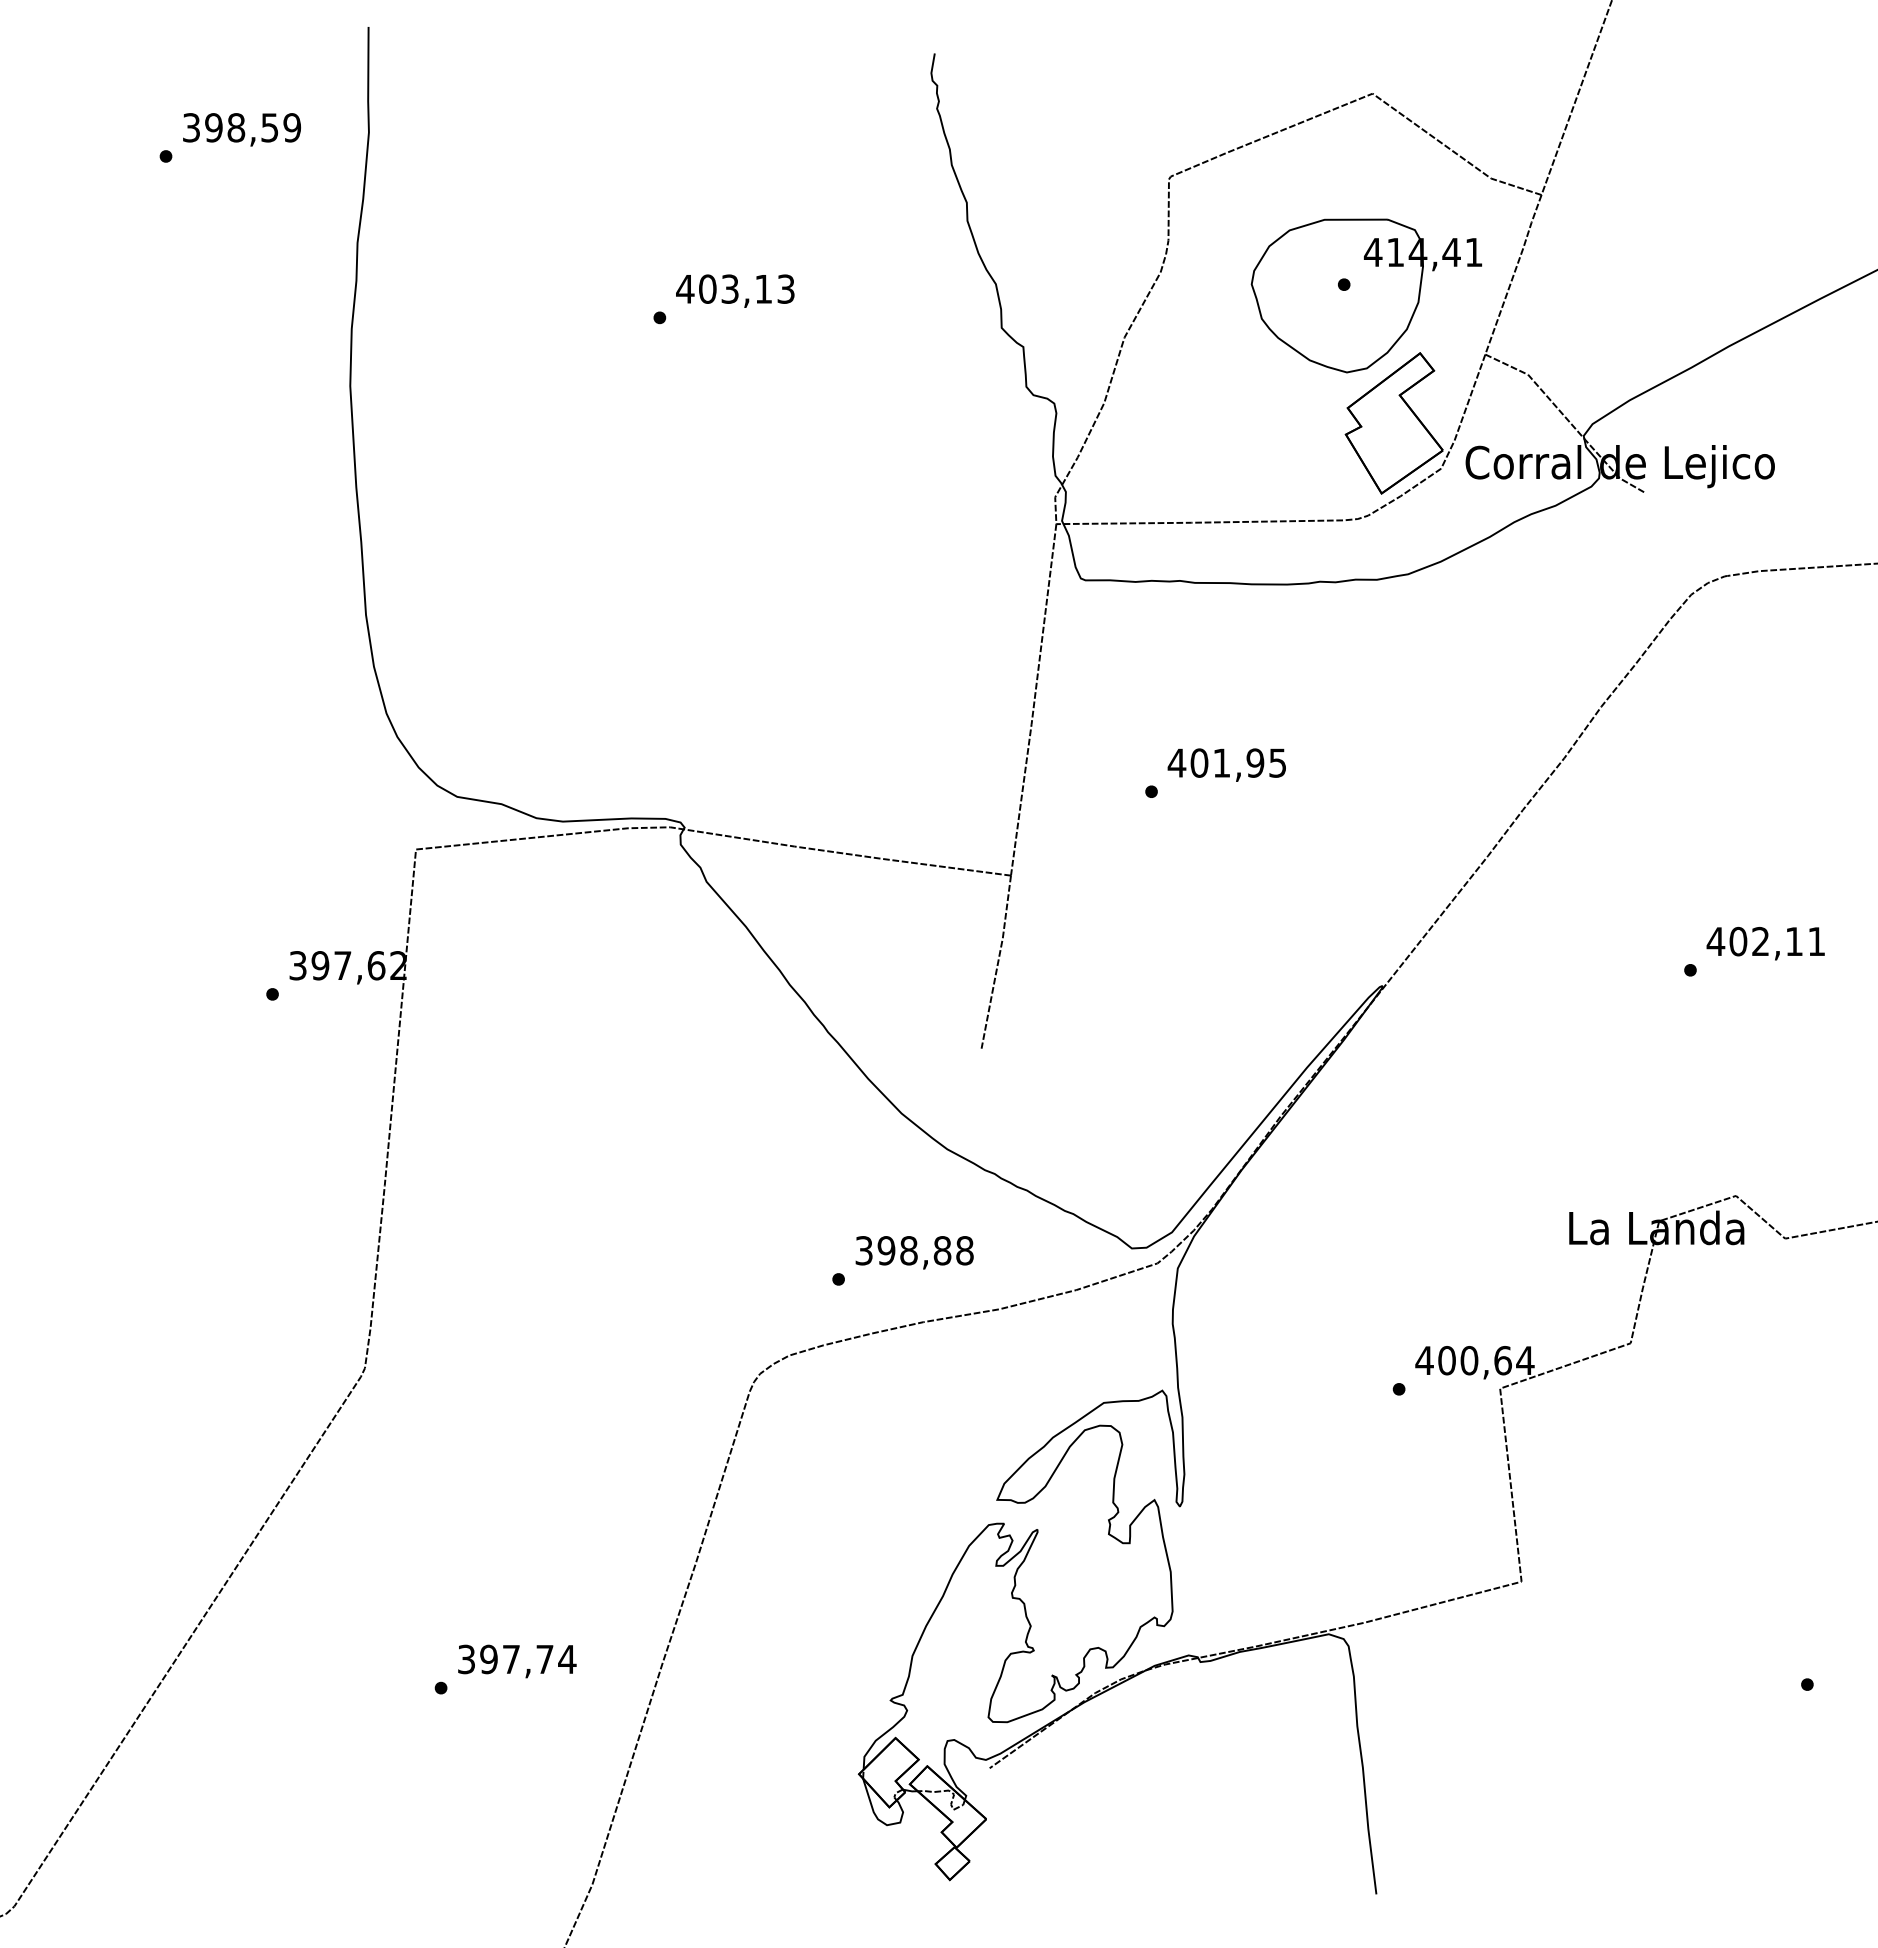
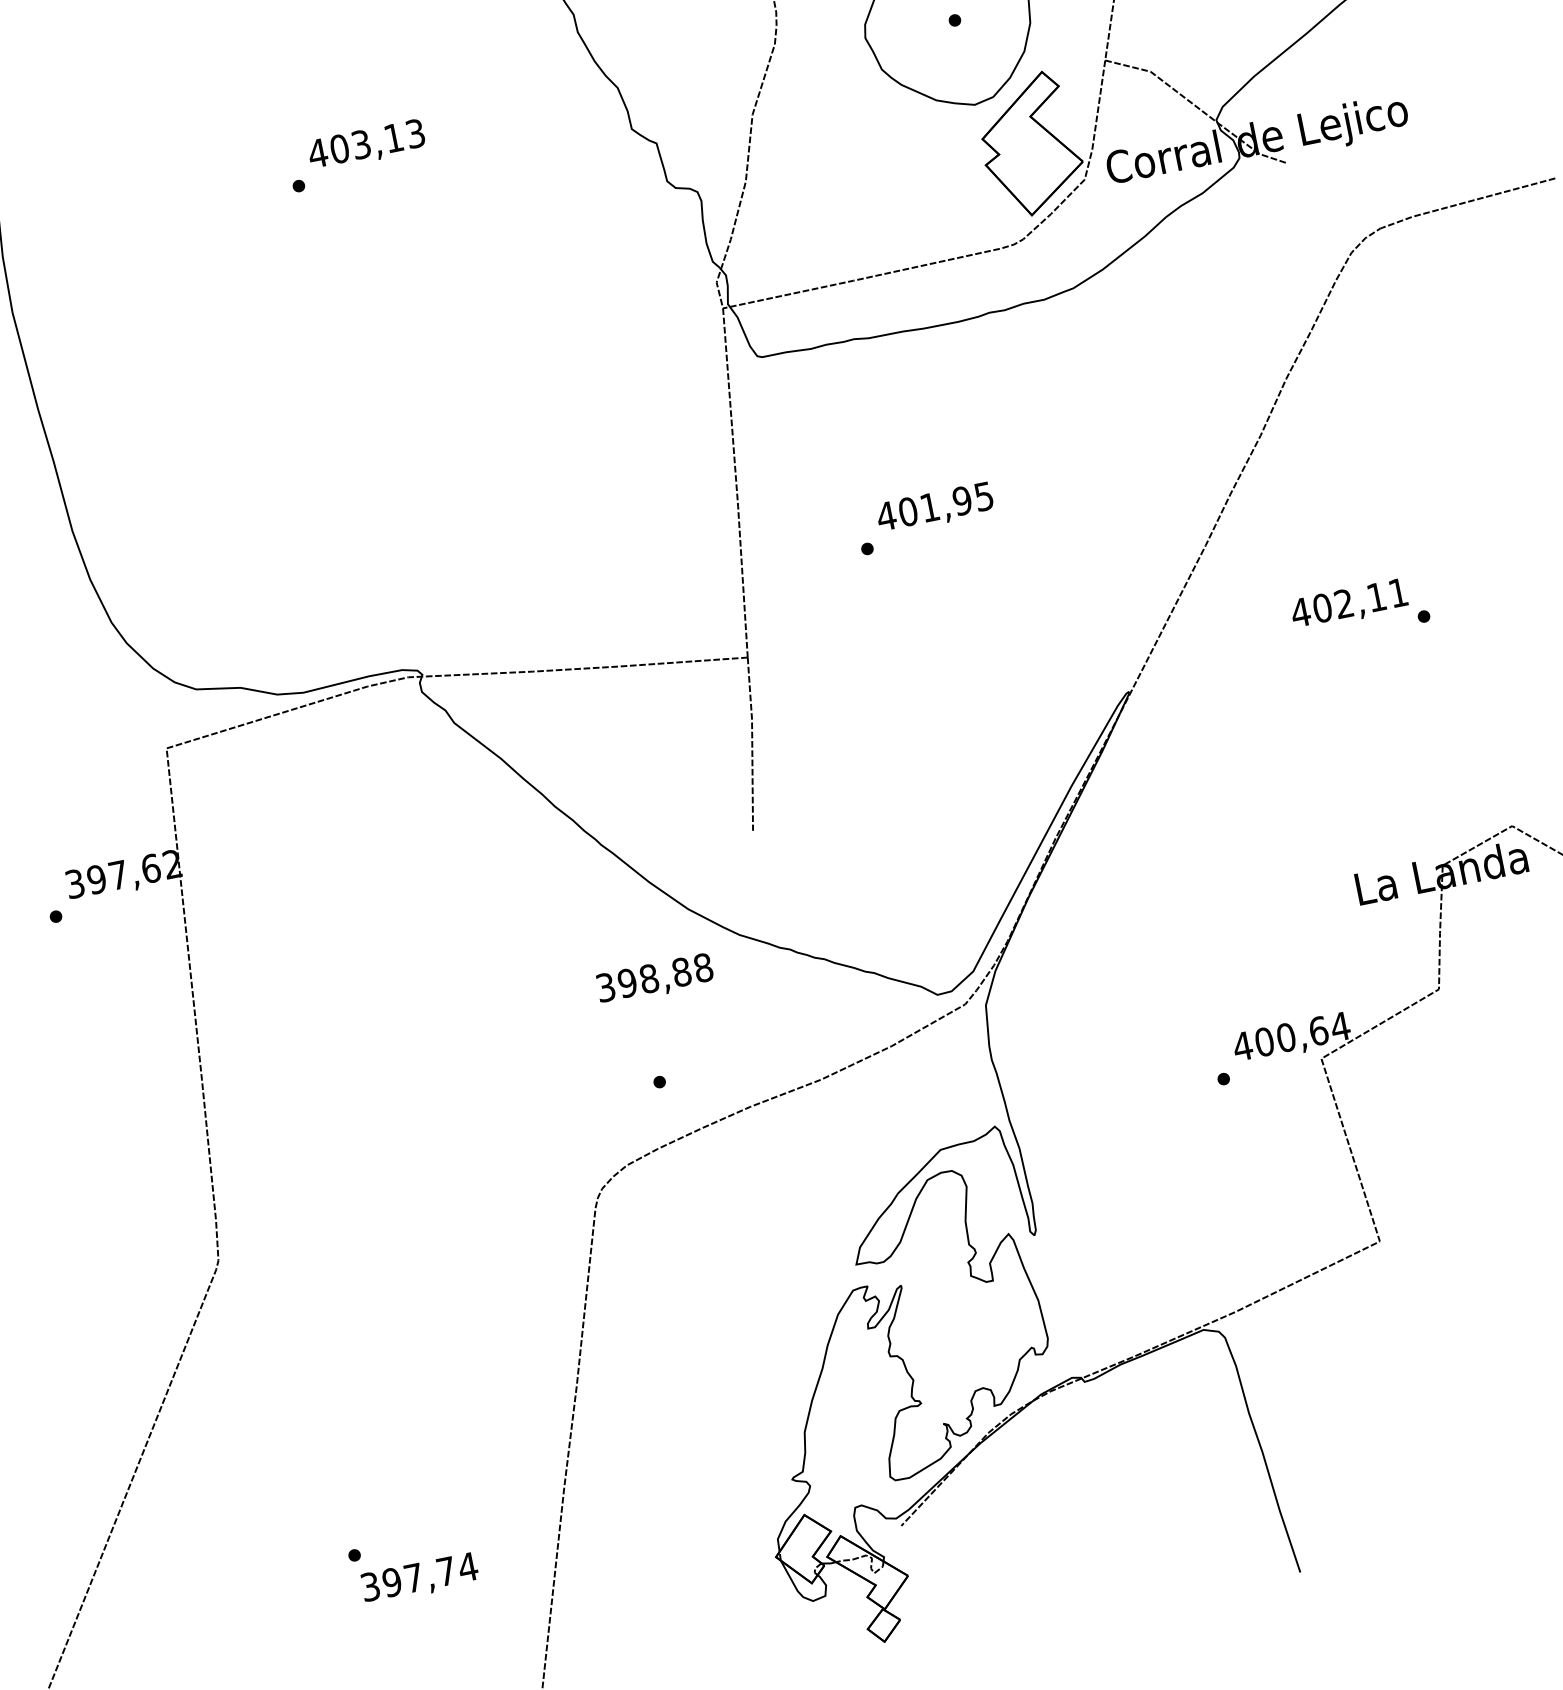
text: (1765, 943) -> (1349, 604), moved
text: (914, 1252) -> (654, 979), moved
text: (517, 1661) -> (420, 1578), moved

